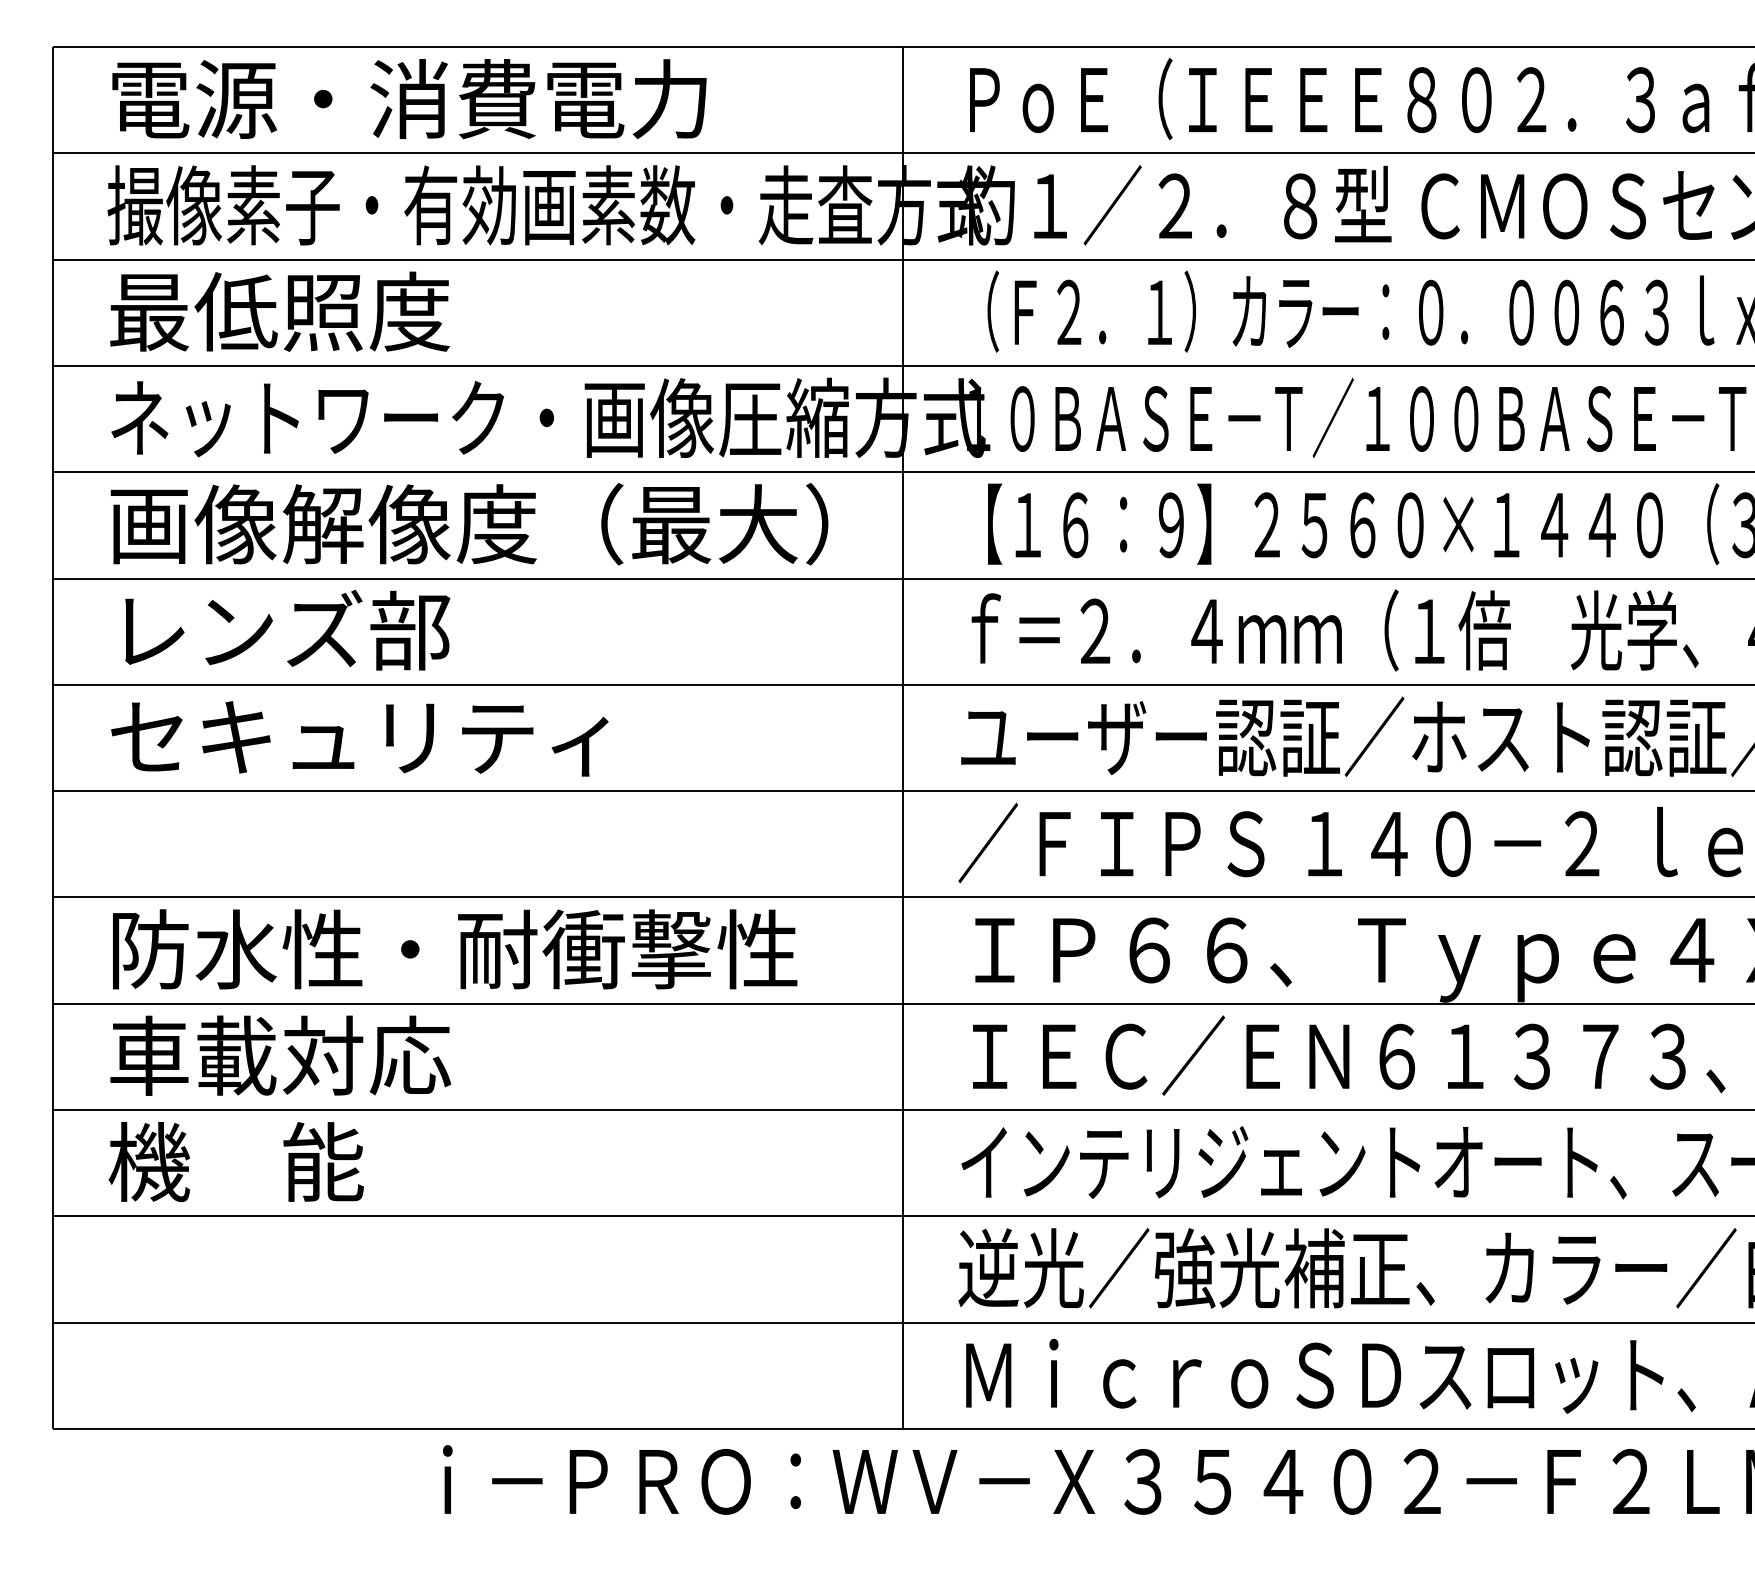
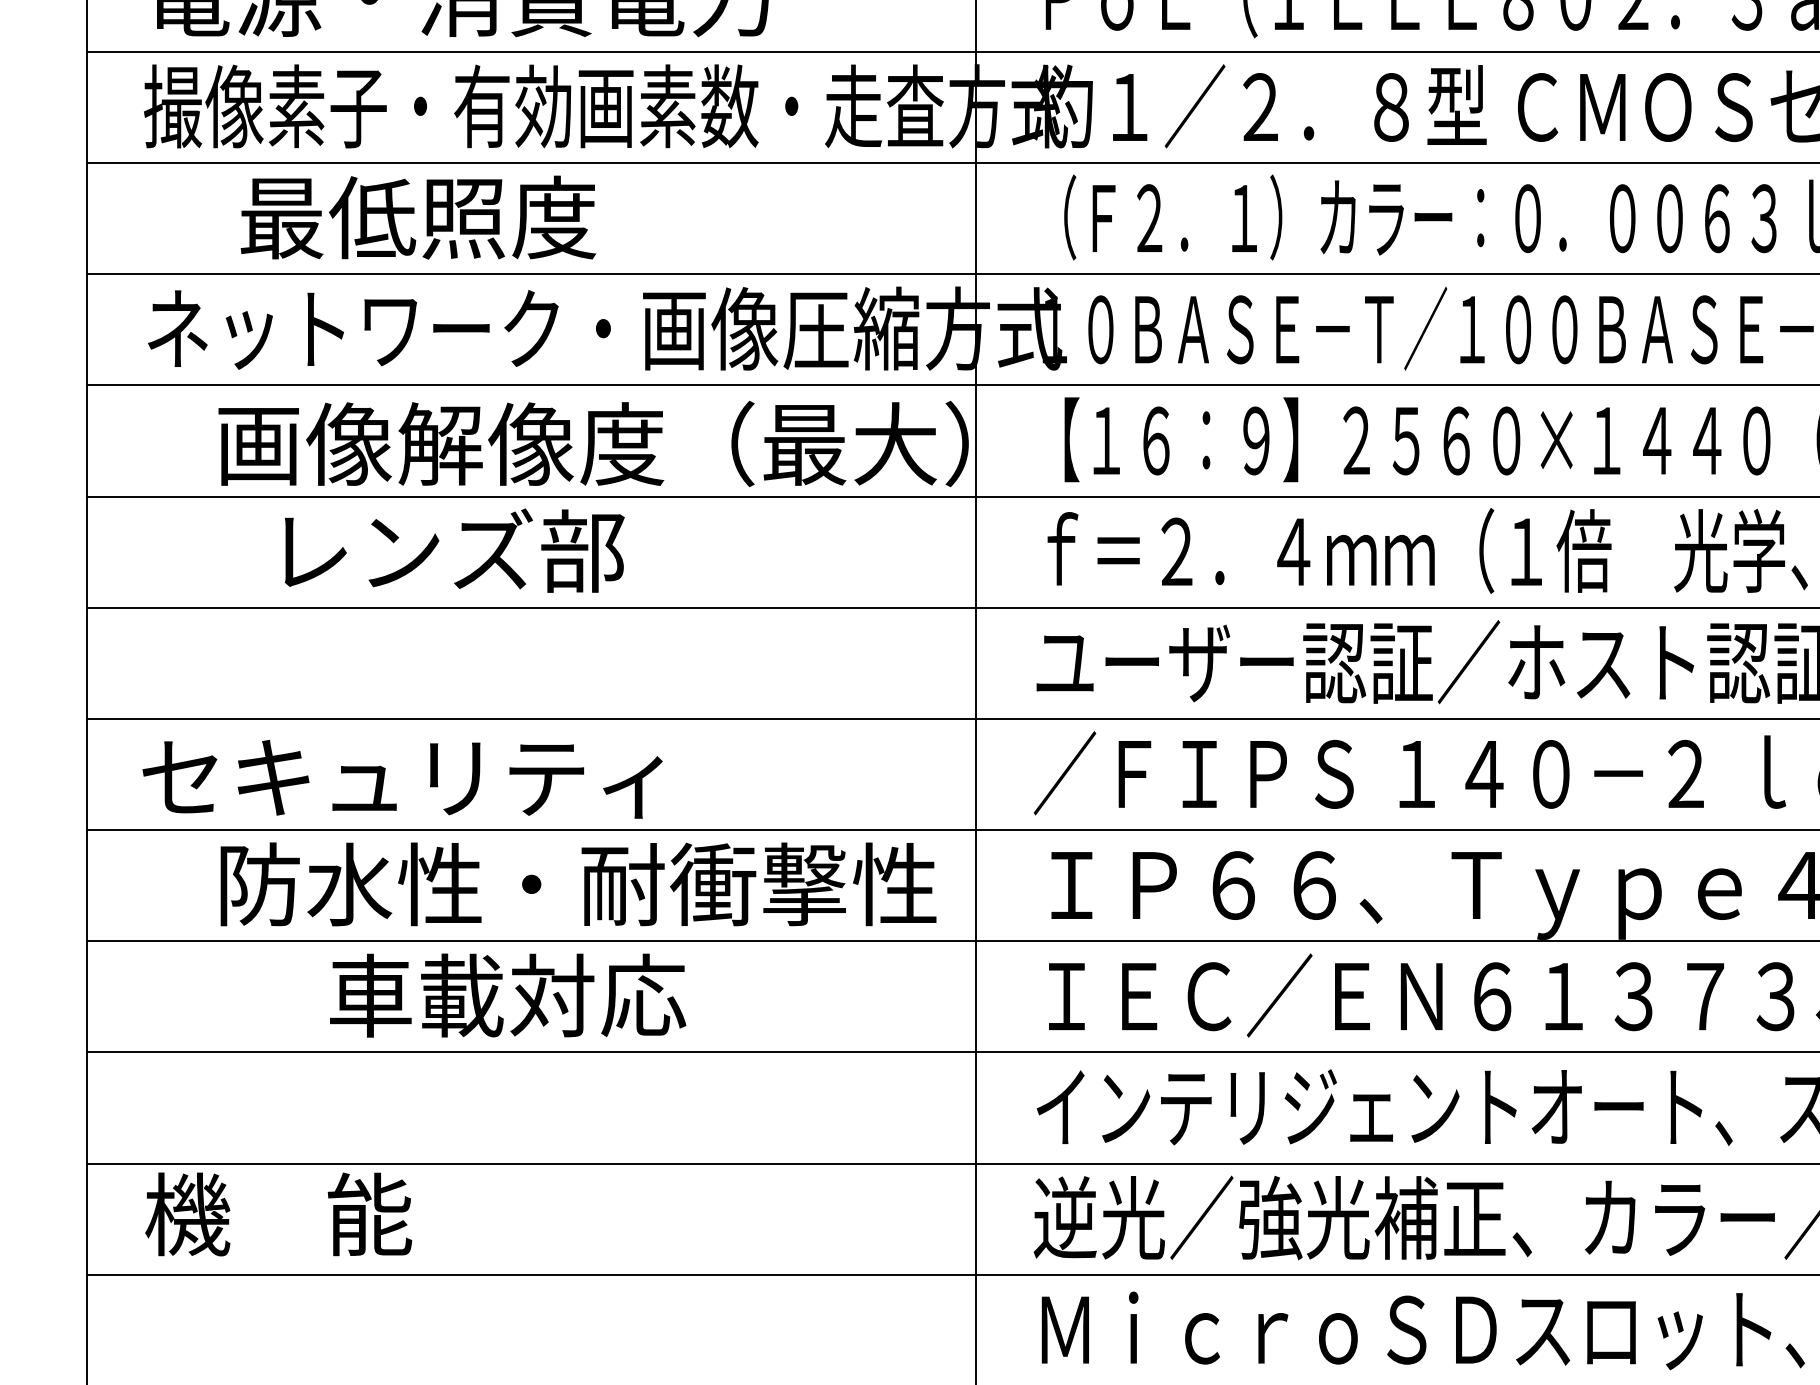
text: (279, 311) -> (417, 217), moved
text: (469, 524) -> (593, 444), moved
text: (287, 629) -> (454, 549), moved
text: (359, 738) -> (402, 778), moved
text: (455, 949) -> (578, 884), moved
text: (280, 1055) -> (507, 995), moved
text: (235, 1162) -> (277, 1214), moved

